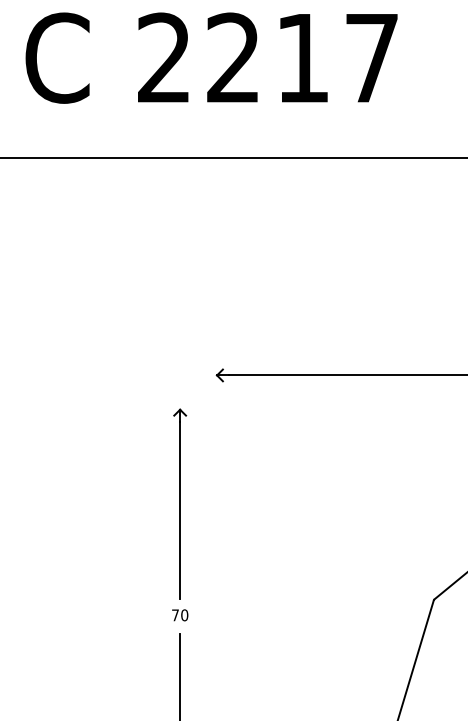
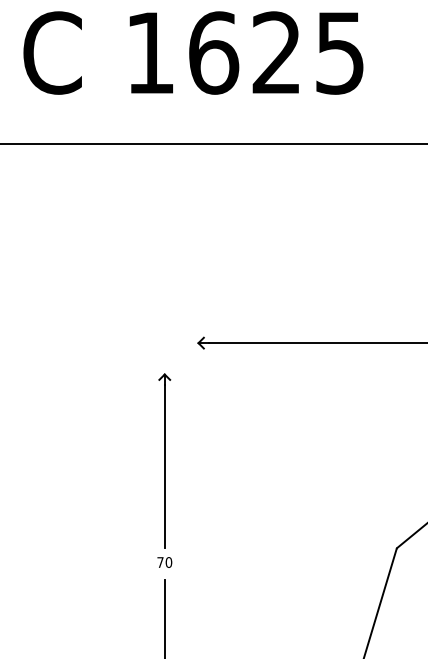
text: (267, 57) -> (244, 52), 2217 -> 1625

